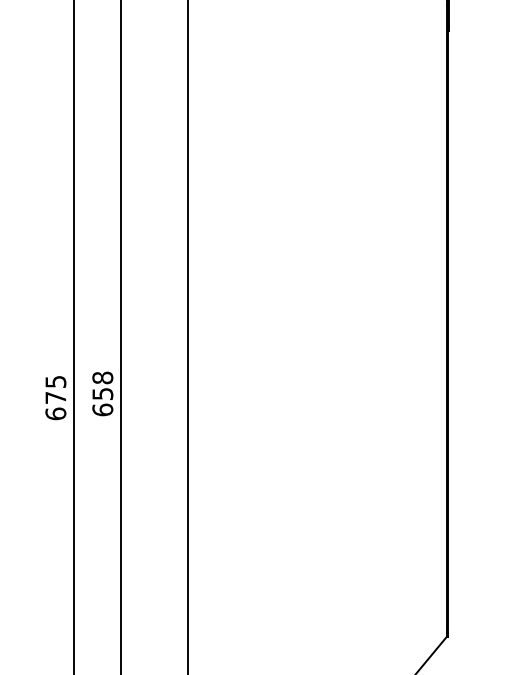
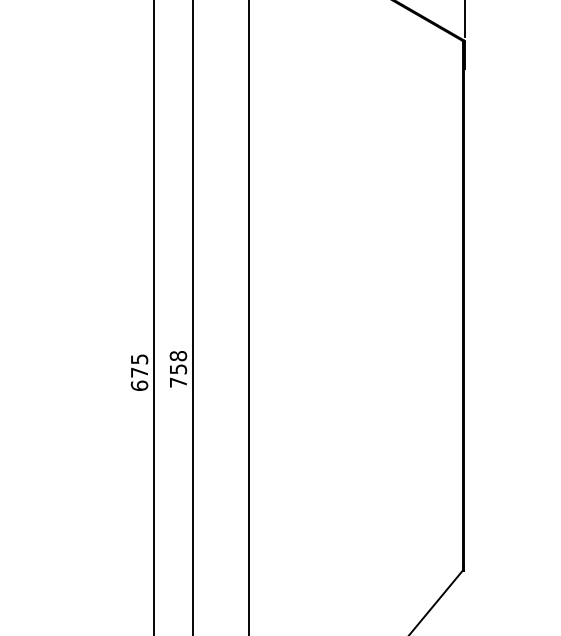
text: (102, 409) -> (178, 382), 658 -> 758

